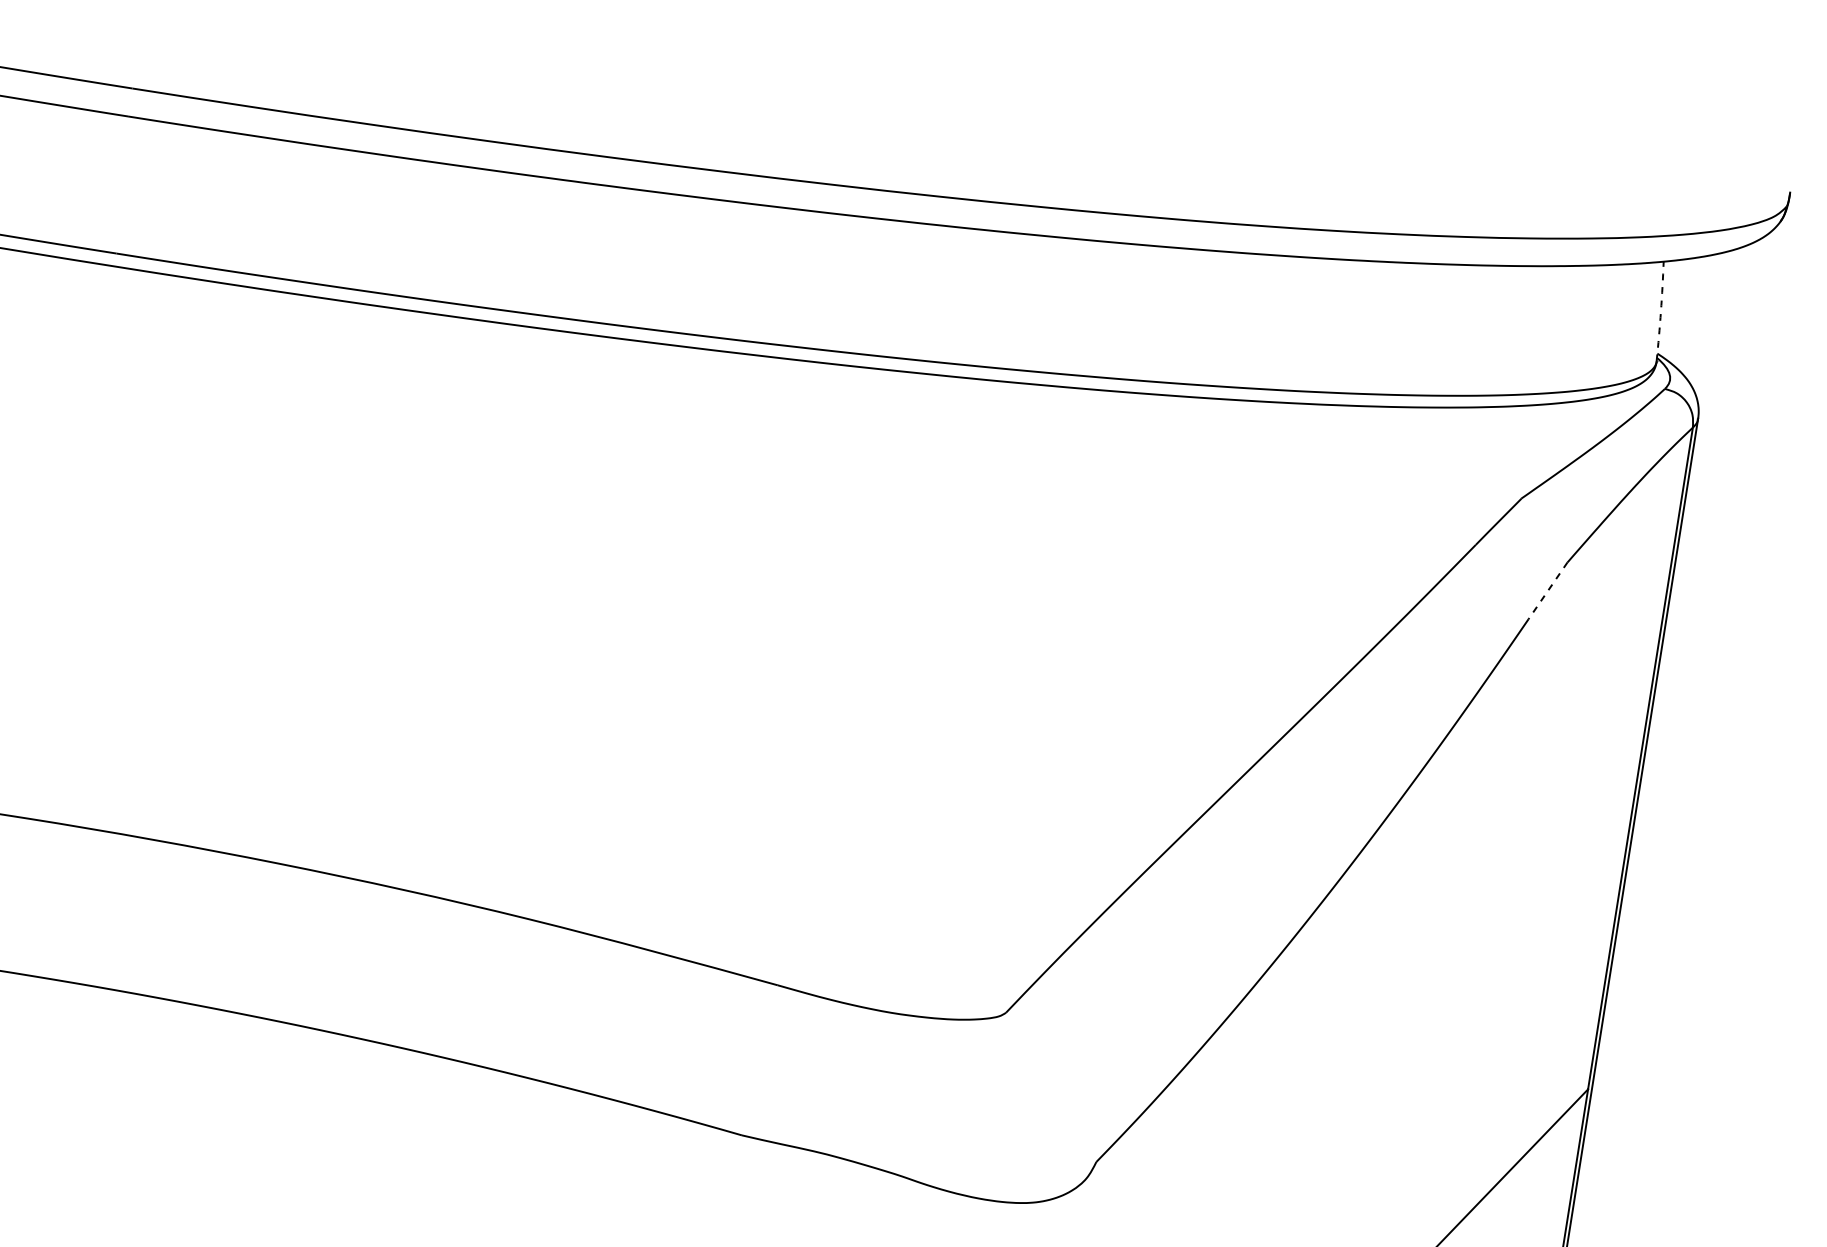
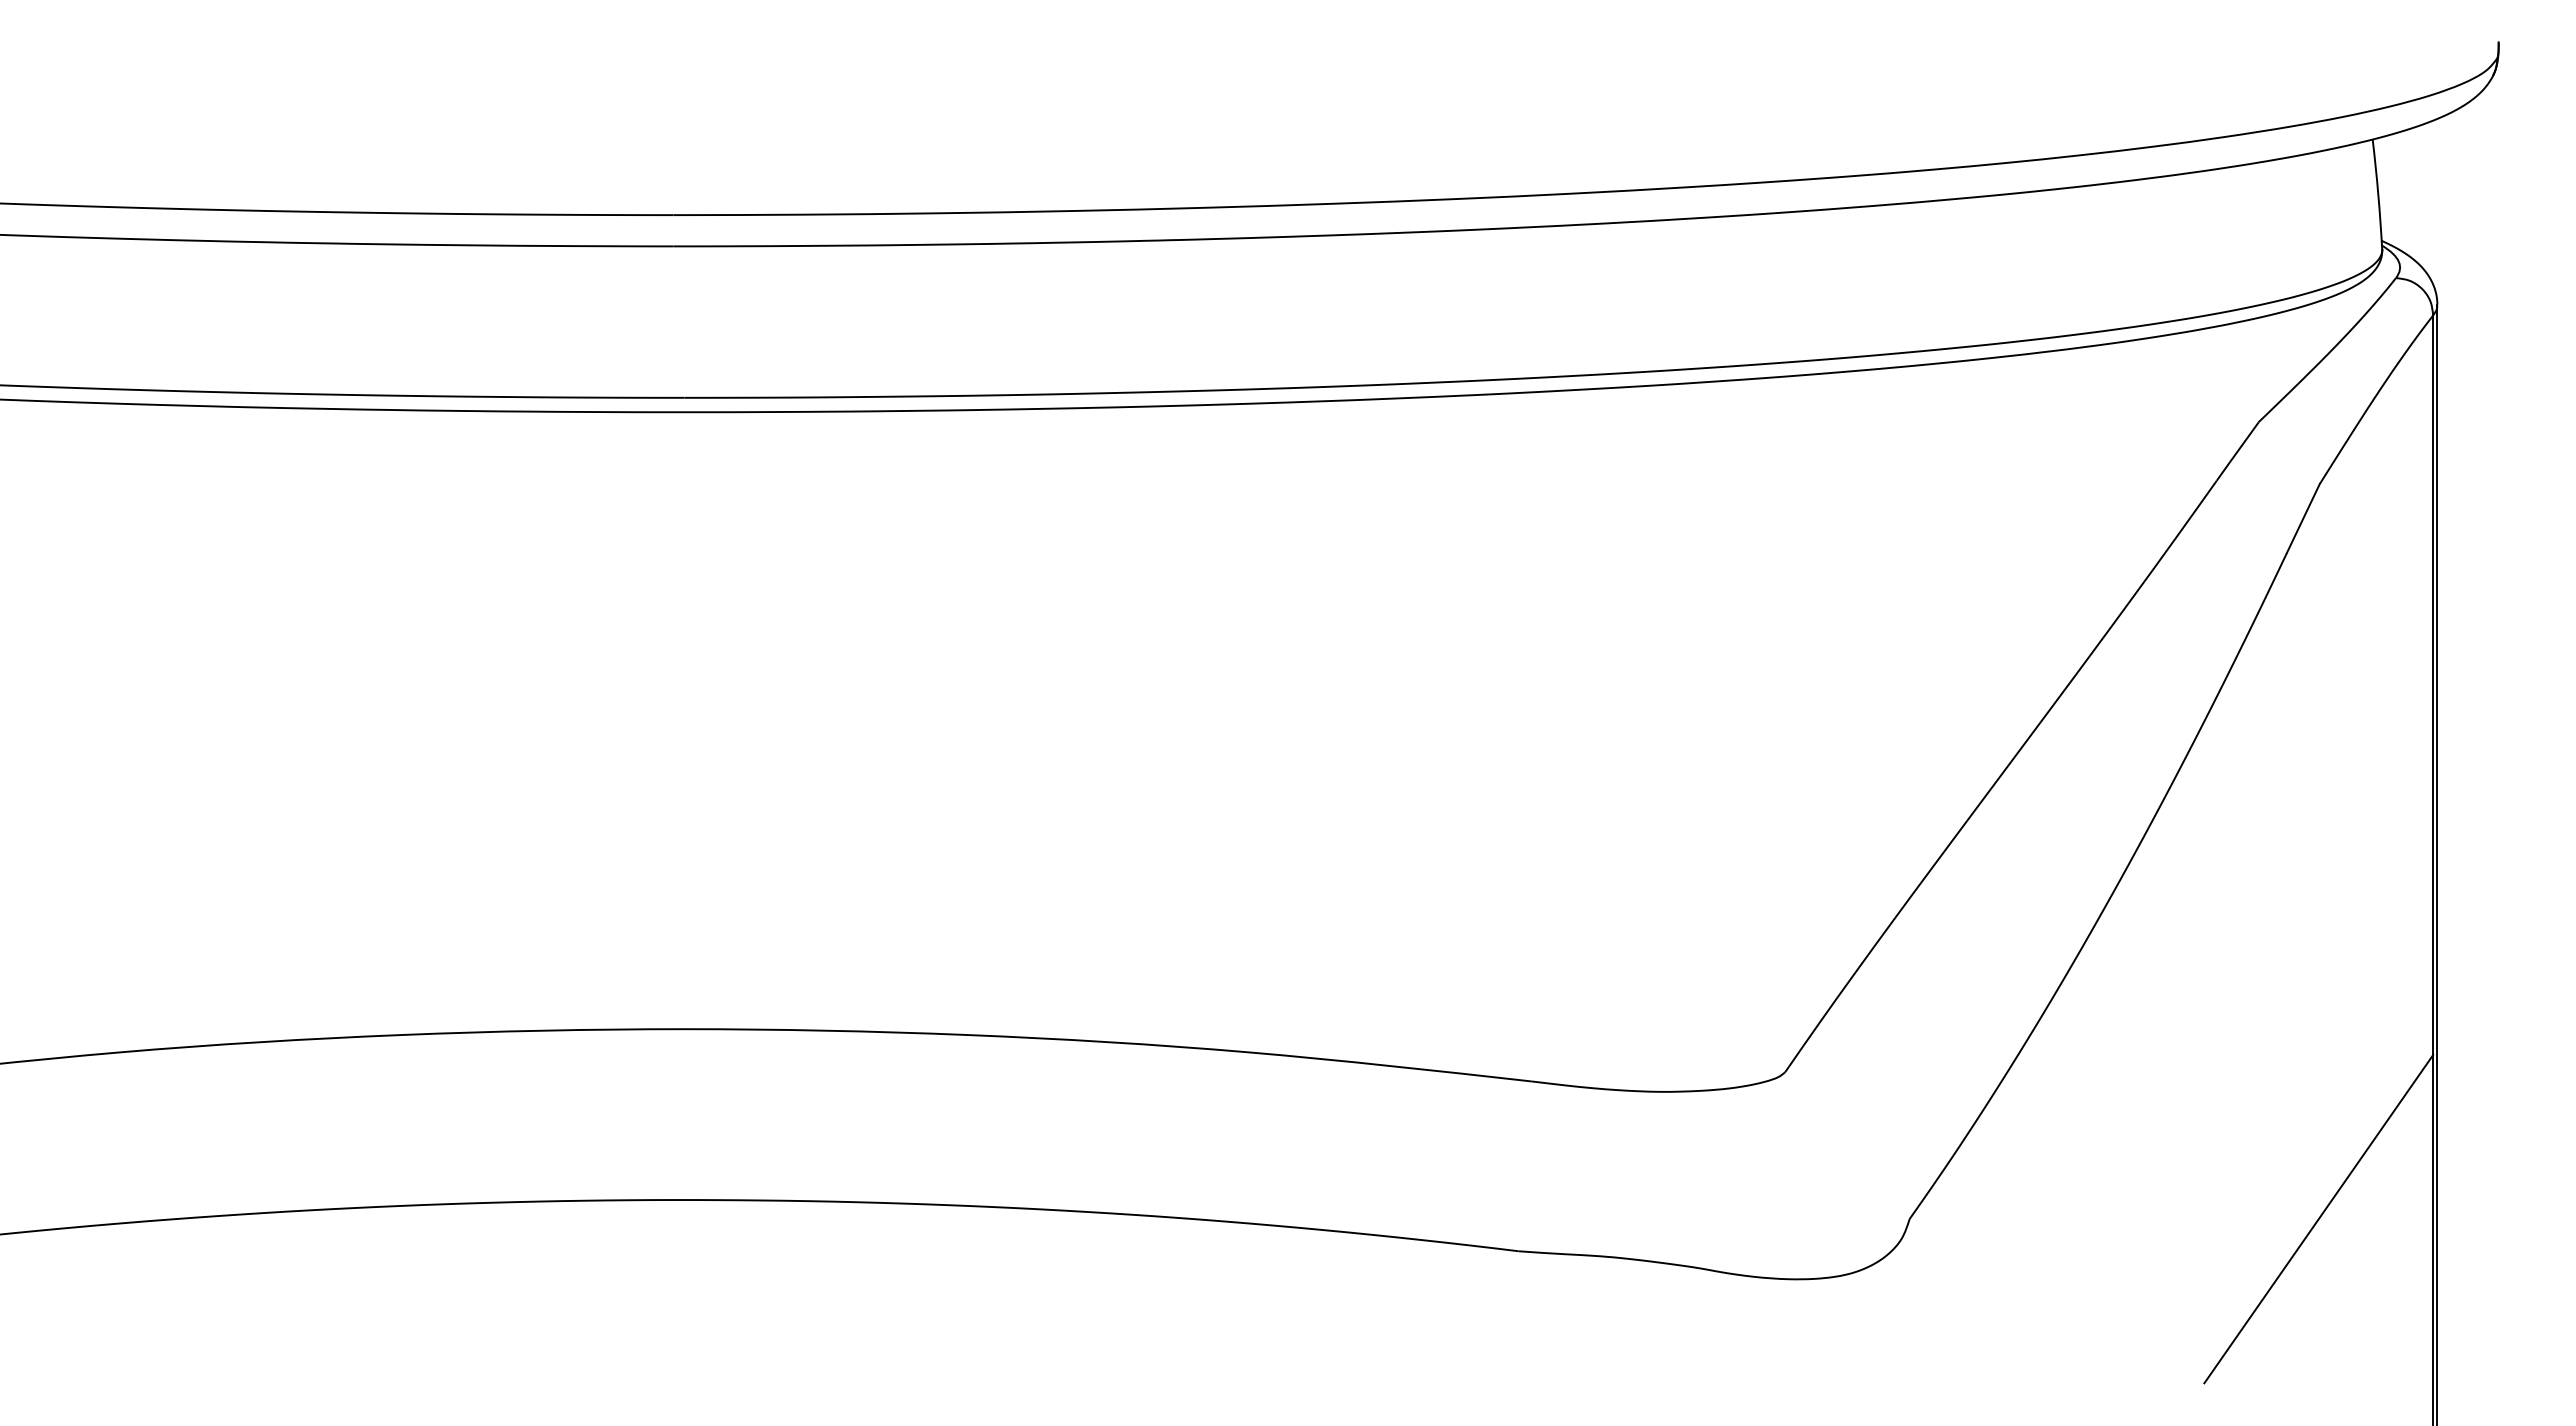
arc: (1661, 311) -> (2378, 194), dashed -> solid
line: (1548, 590) -> (2303, 518), dashed -> solid

